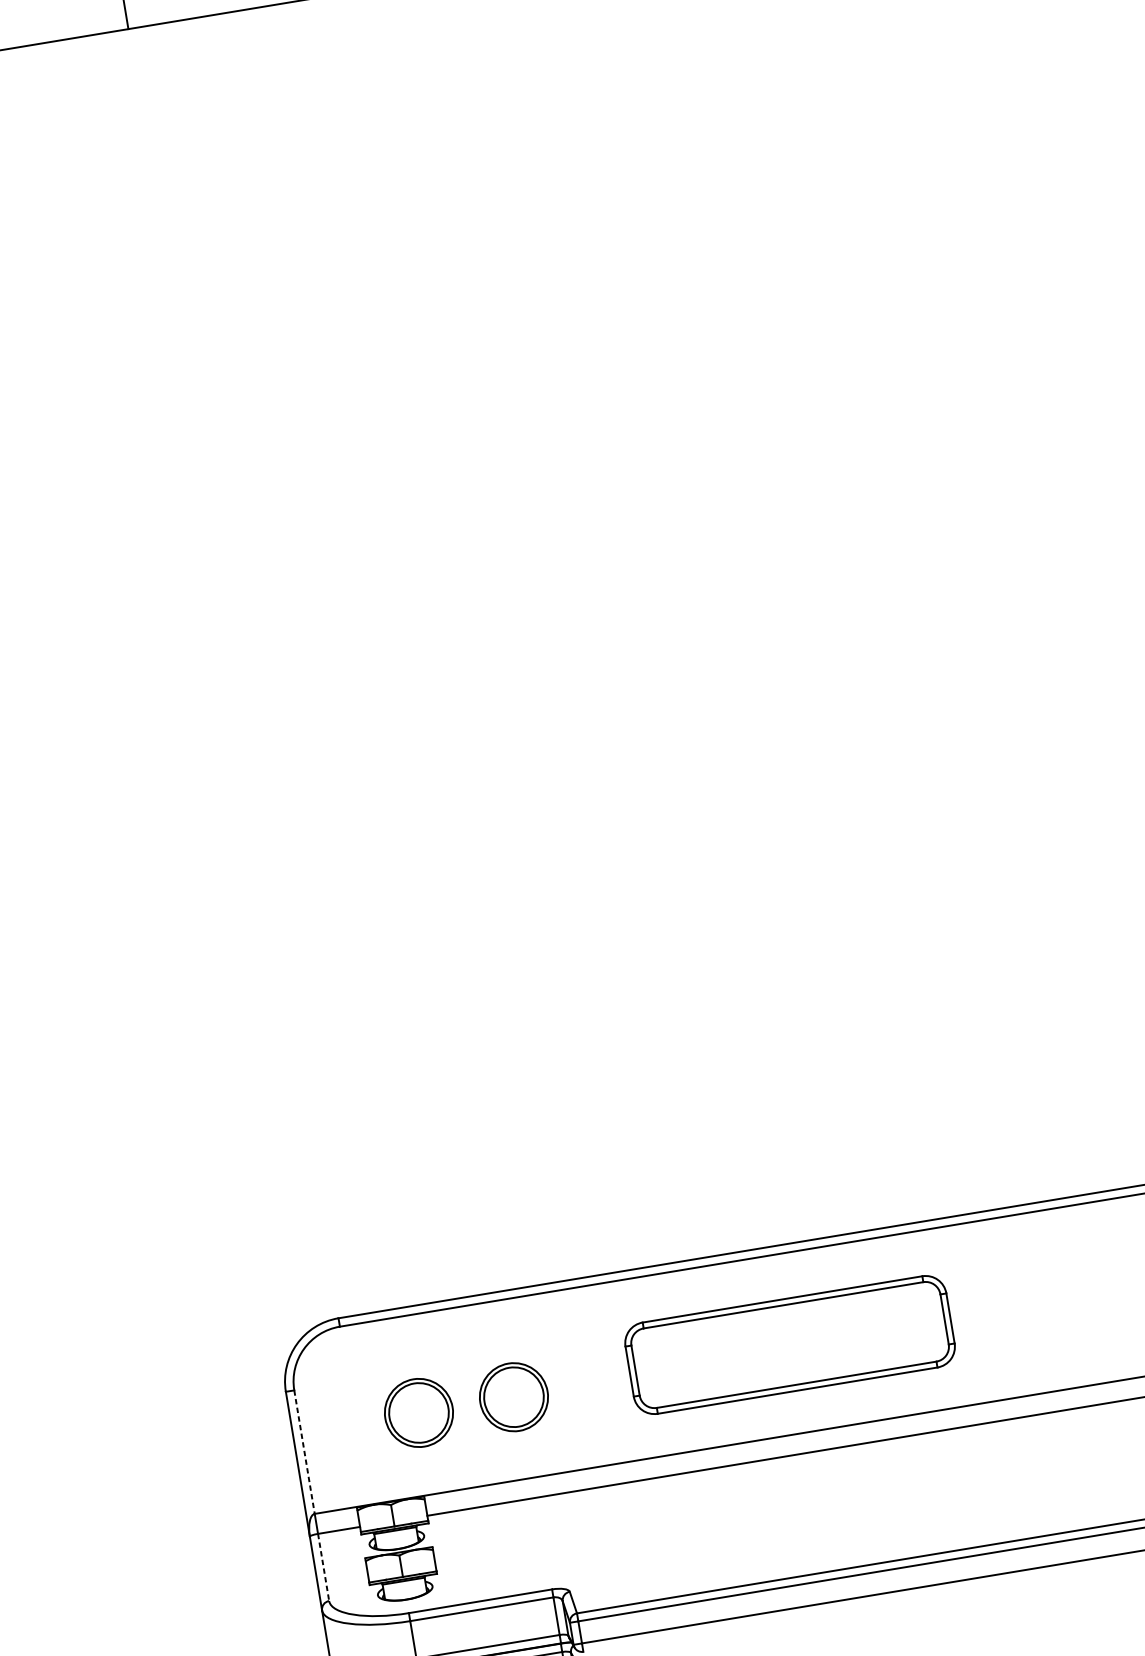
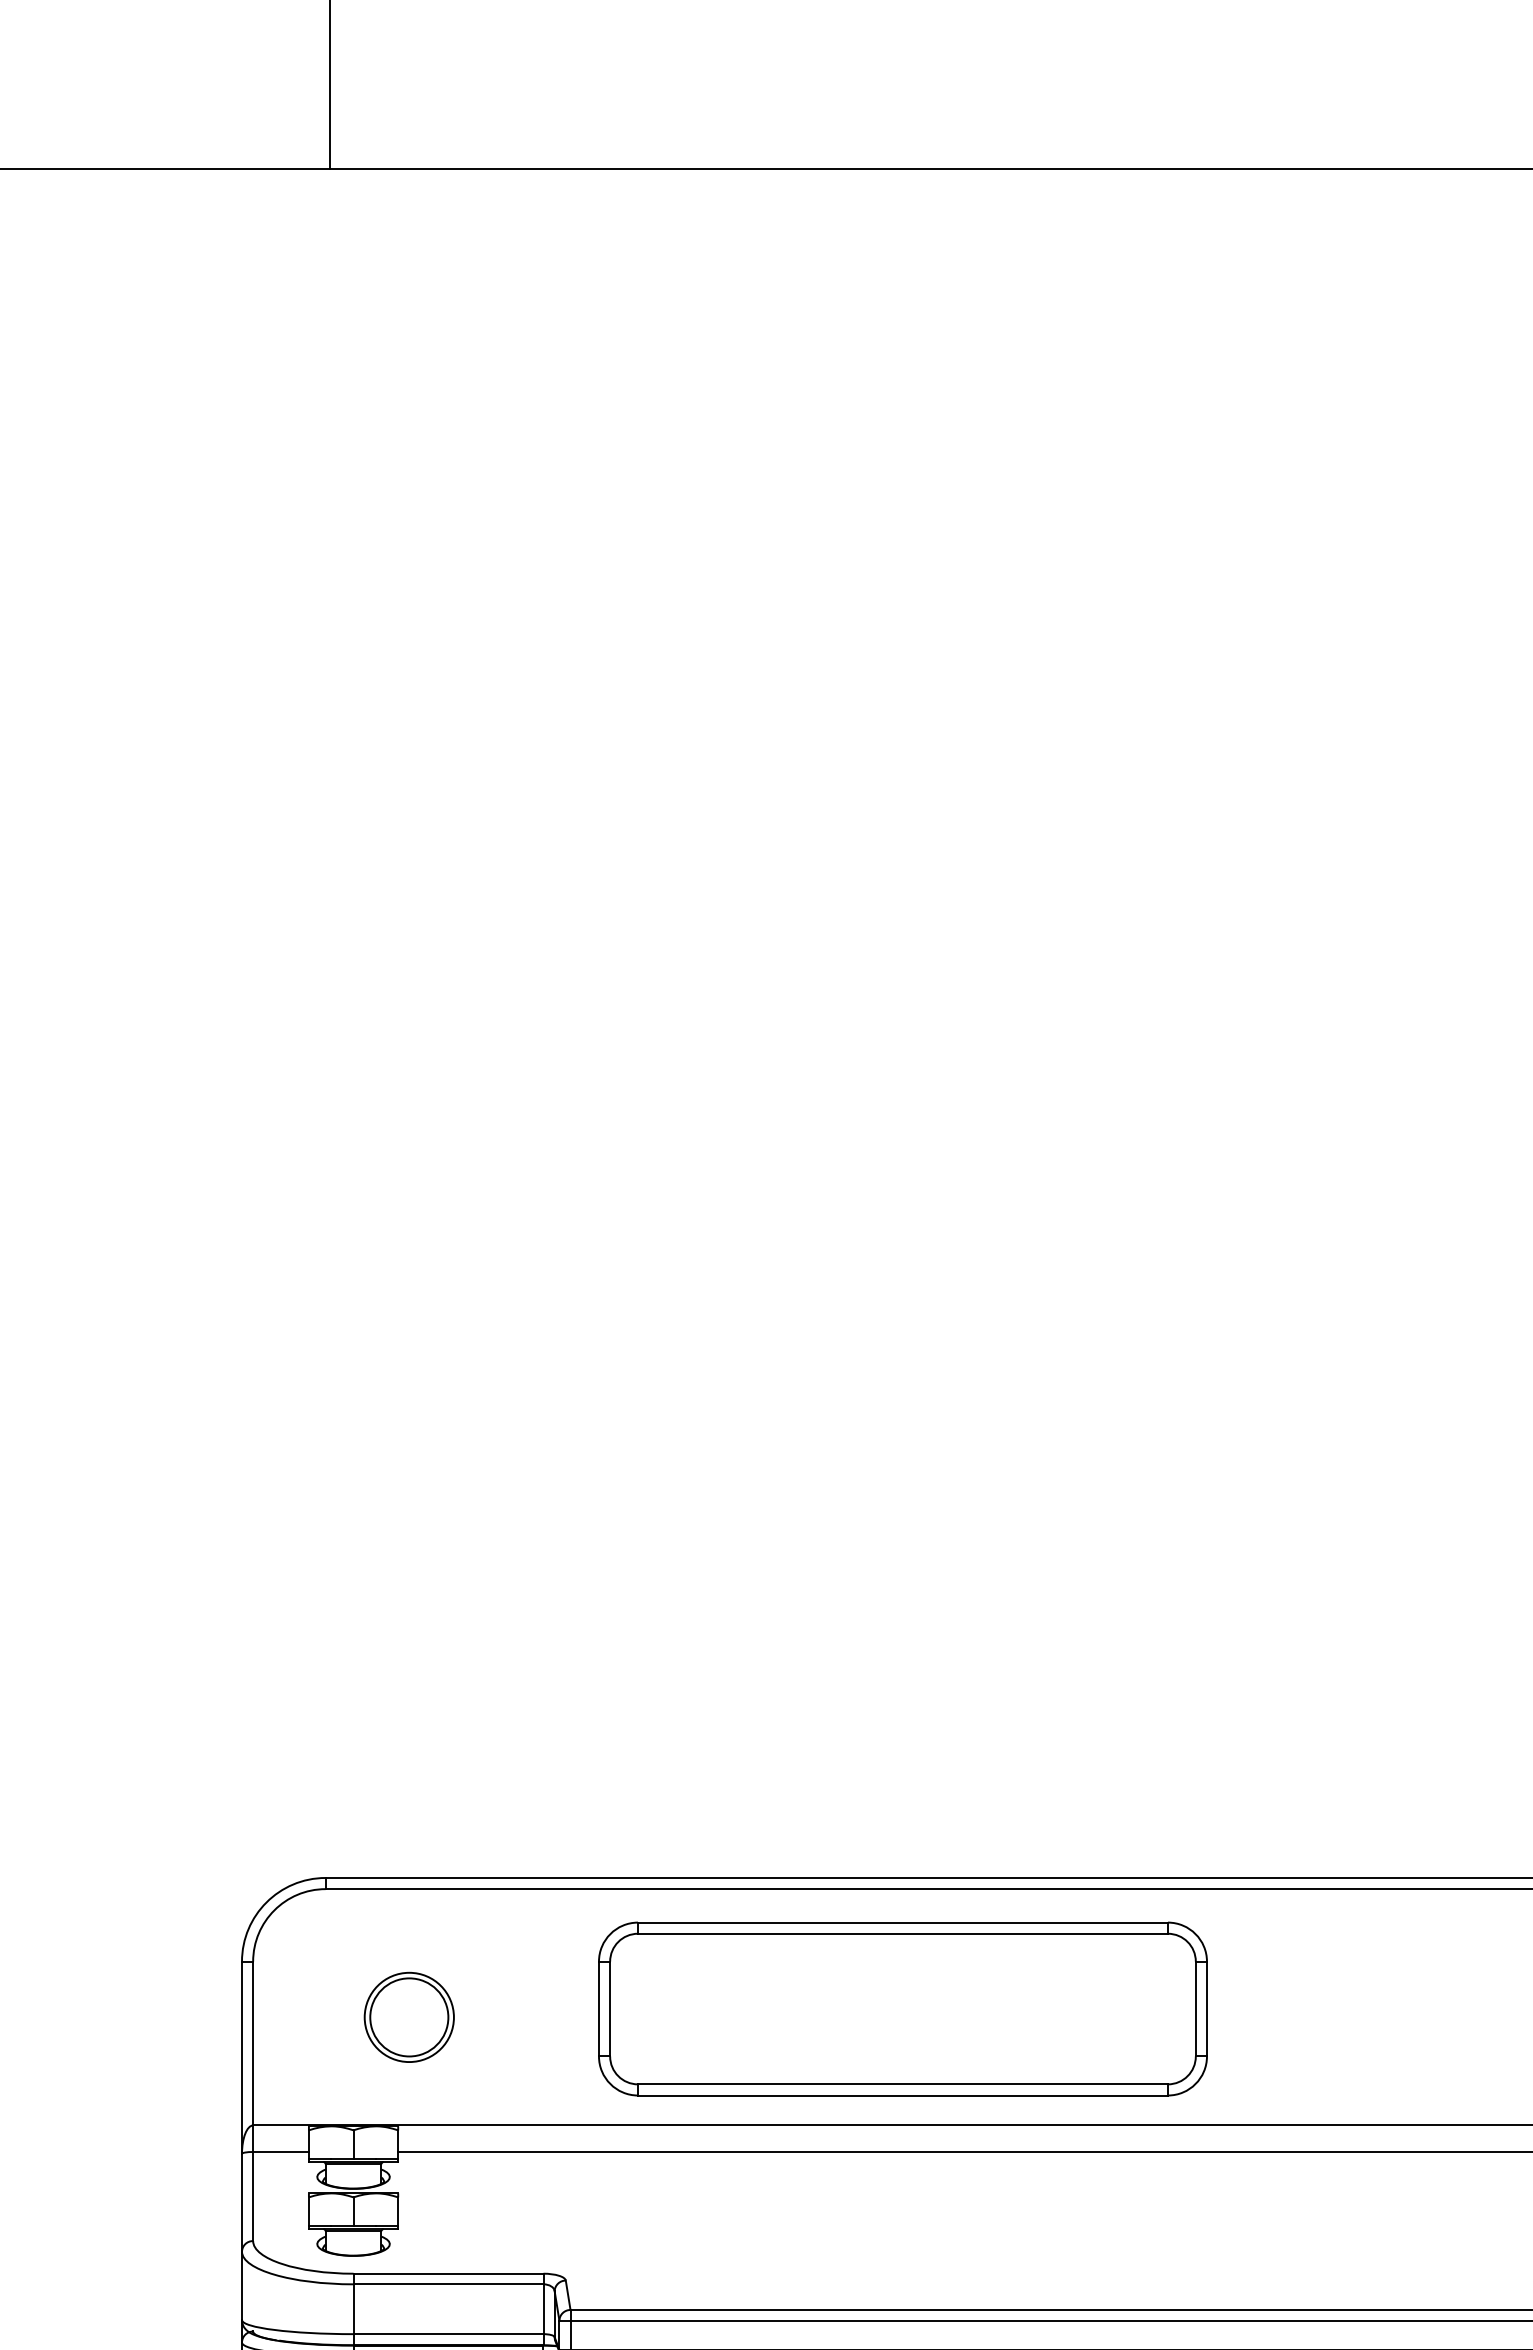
part: (789, 1344) -> (902, 2008), size x1.43
part: (513, 1396) -> (534, 2016), removed
line: (304, 1452) -> (253, 2043), dashed -> solid
line: (323, 1567) -> (253, 2196), dashed -> solid

